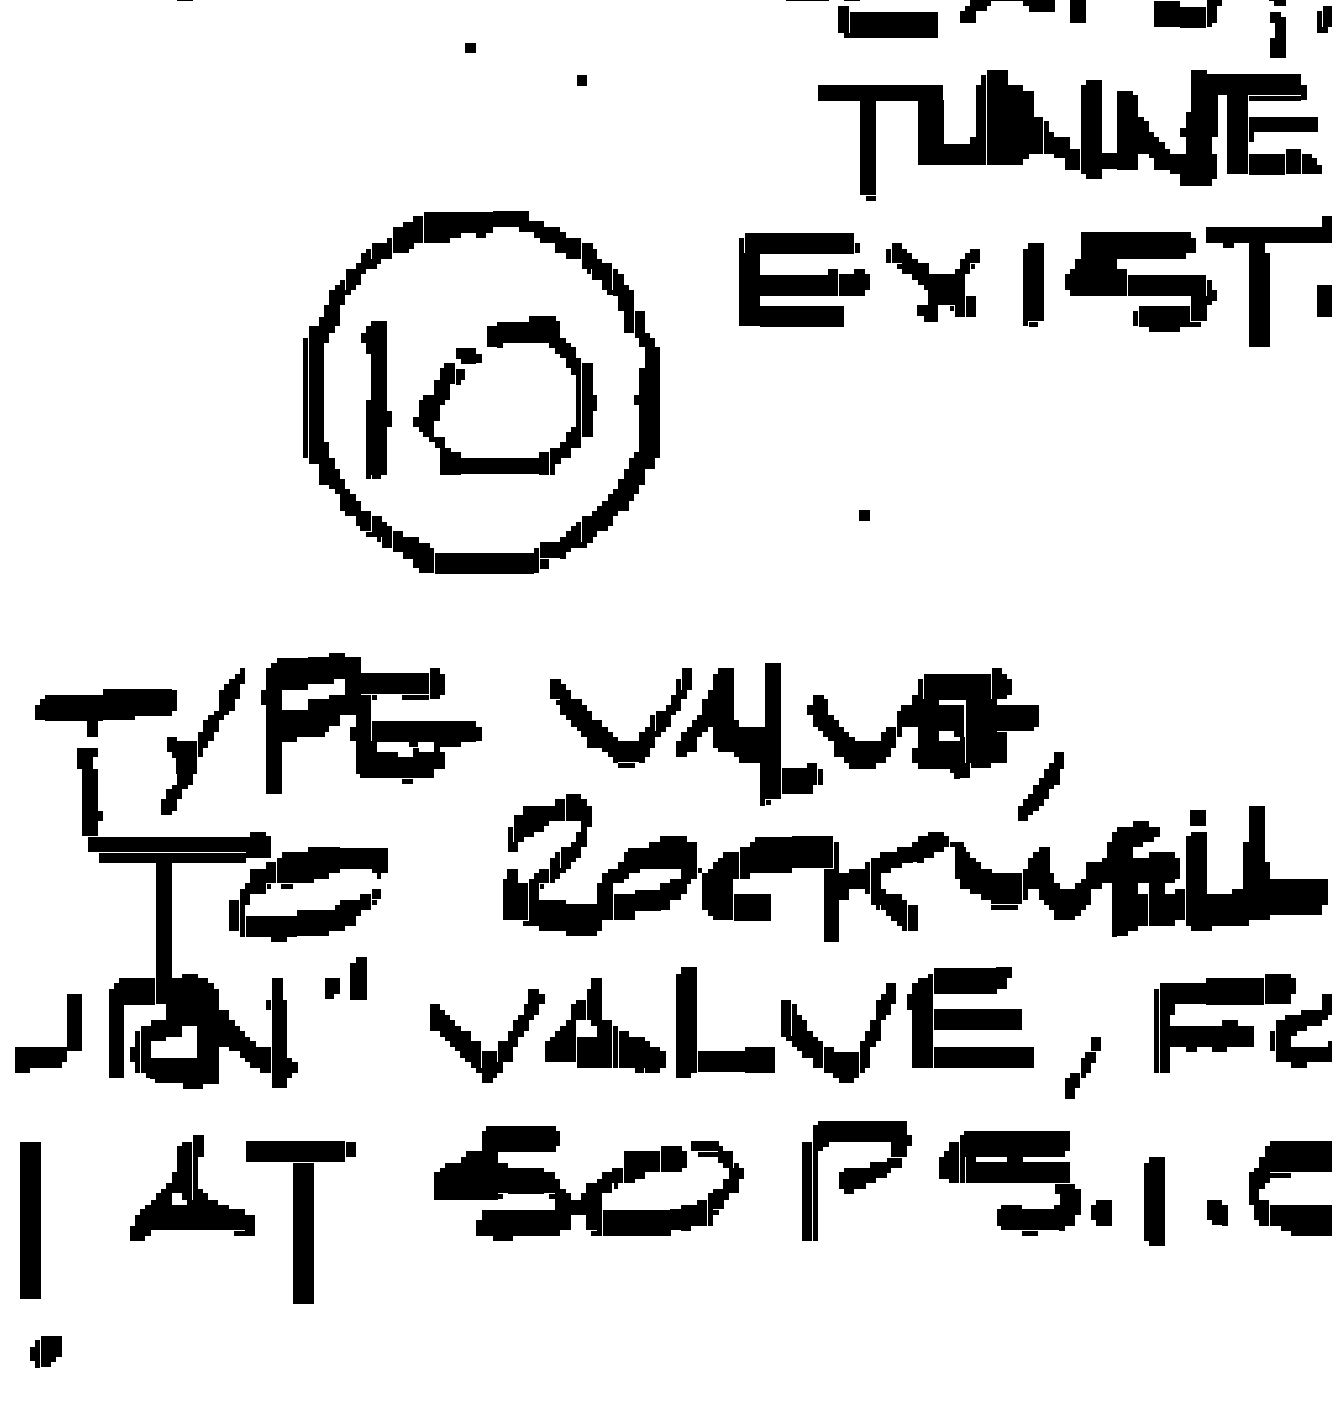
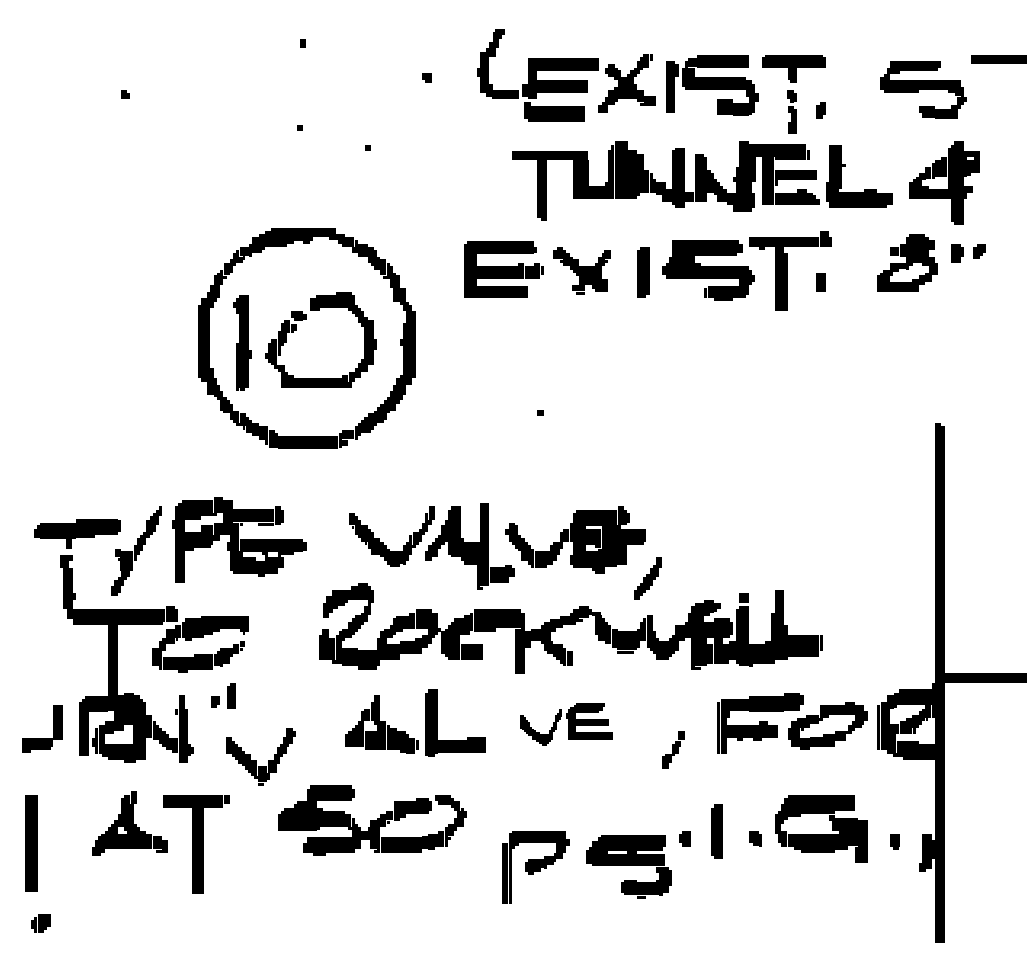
part: (907, 1025) -> (566, 724), size x0.6
part: (486, 1035) -> (260, 756), moved
part: (856, 1181) -> (535, 867), moved
part: (1009, 1183) -> (628, 866), moved

